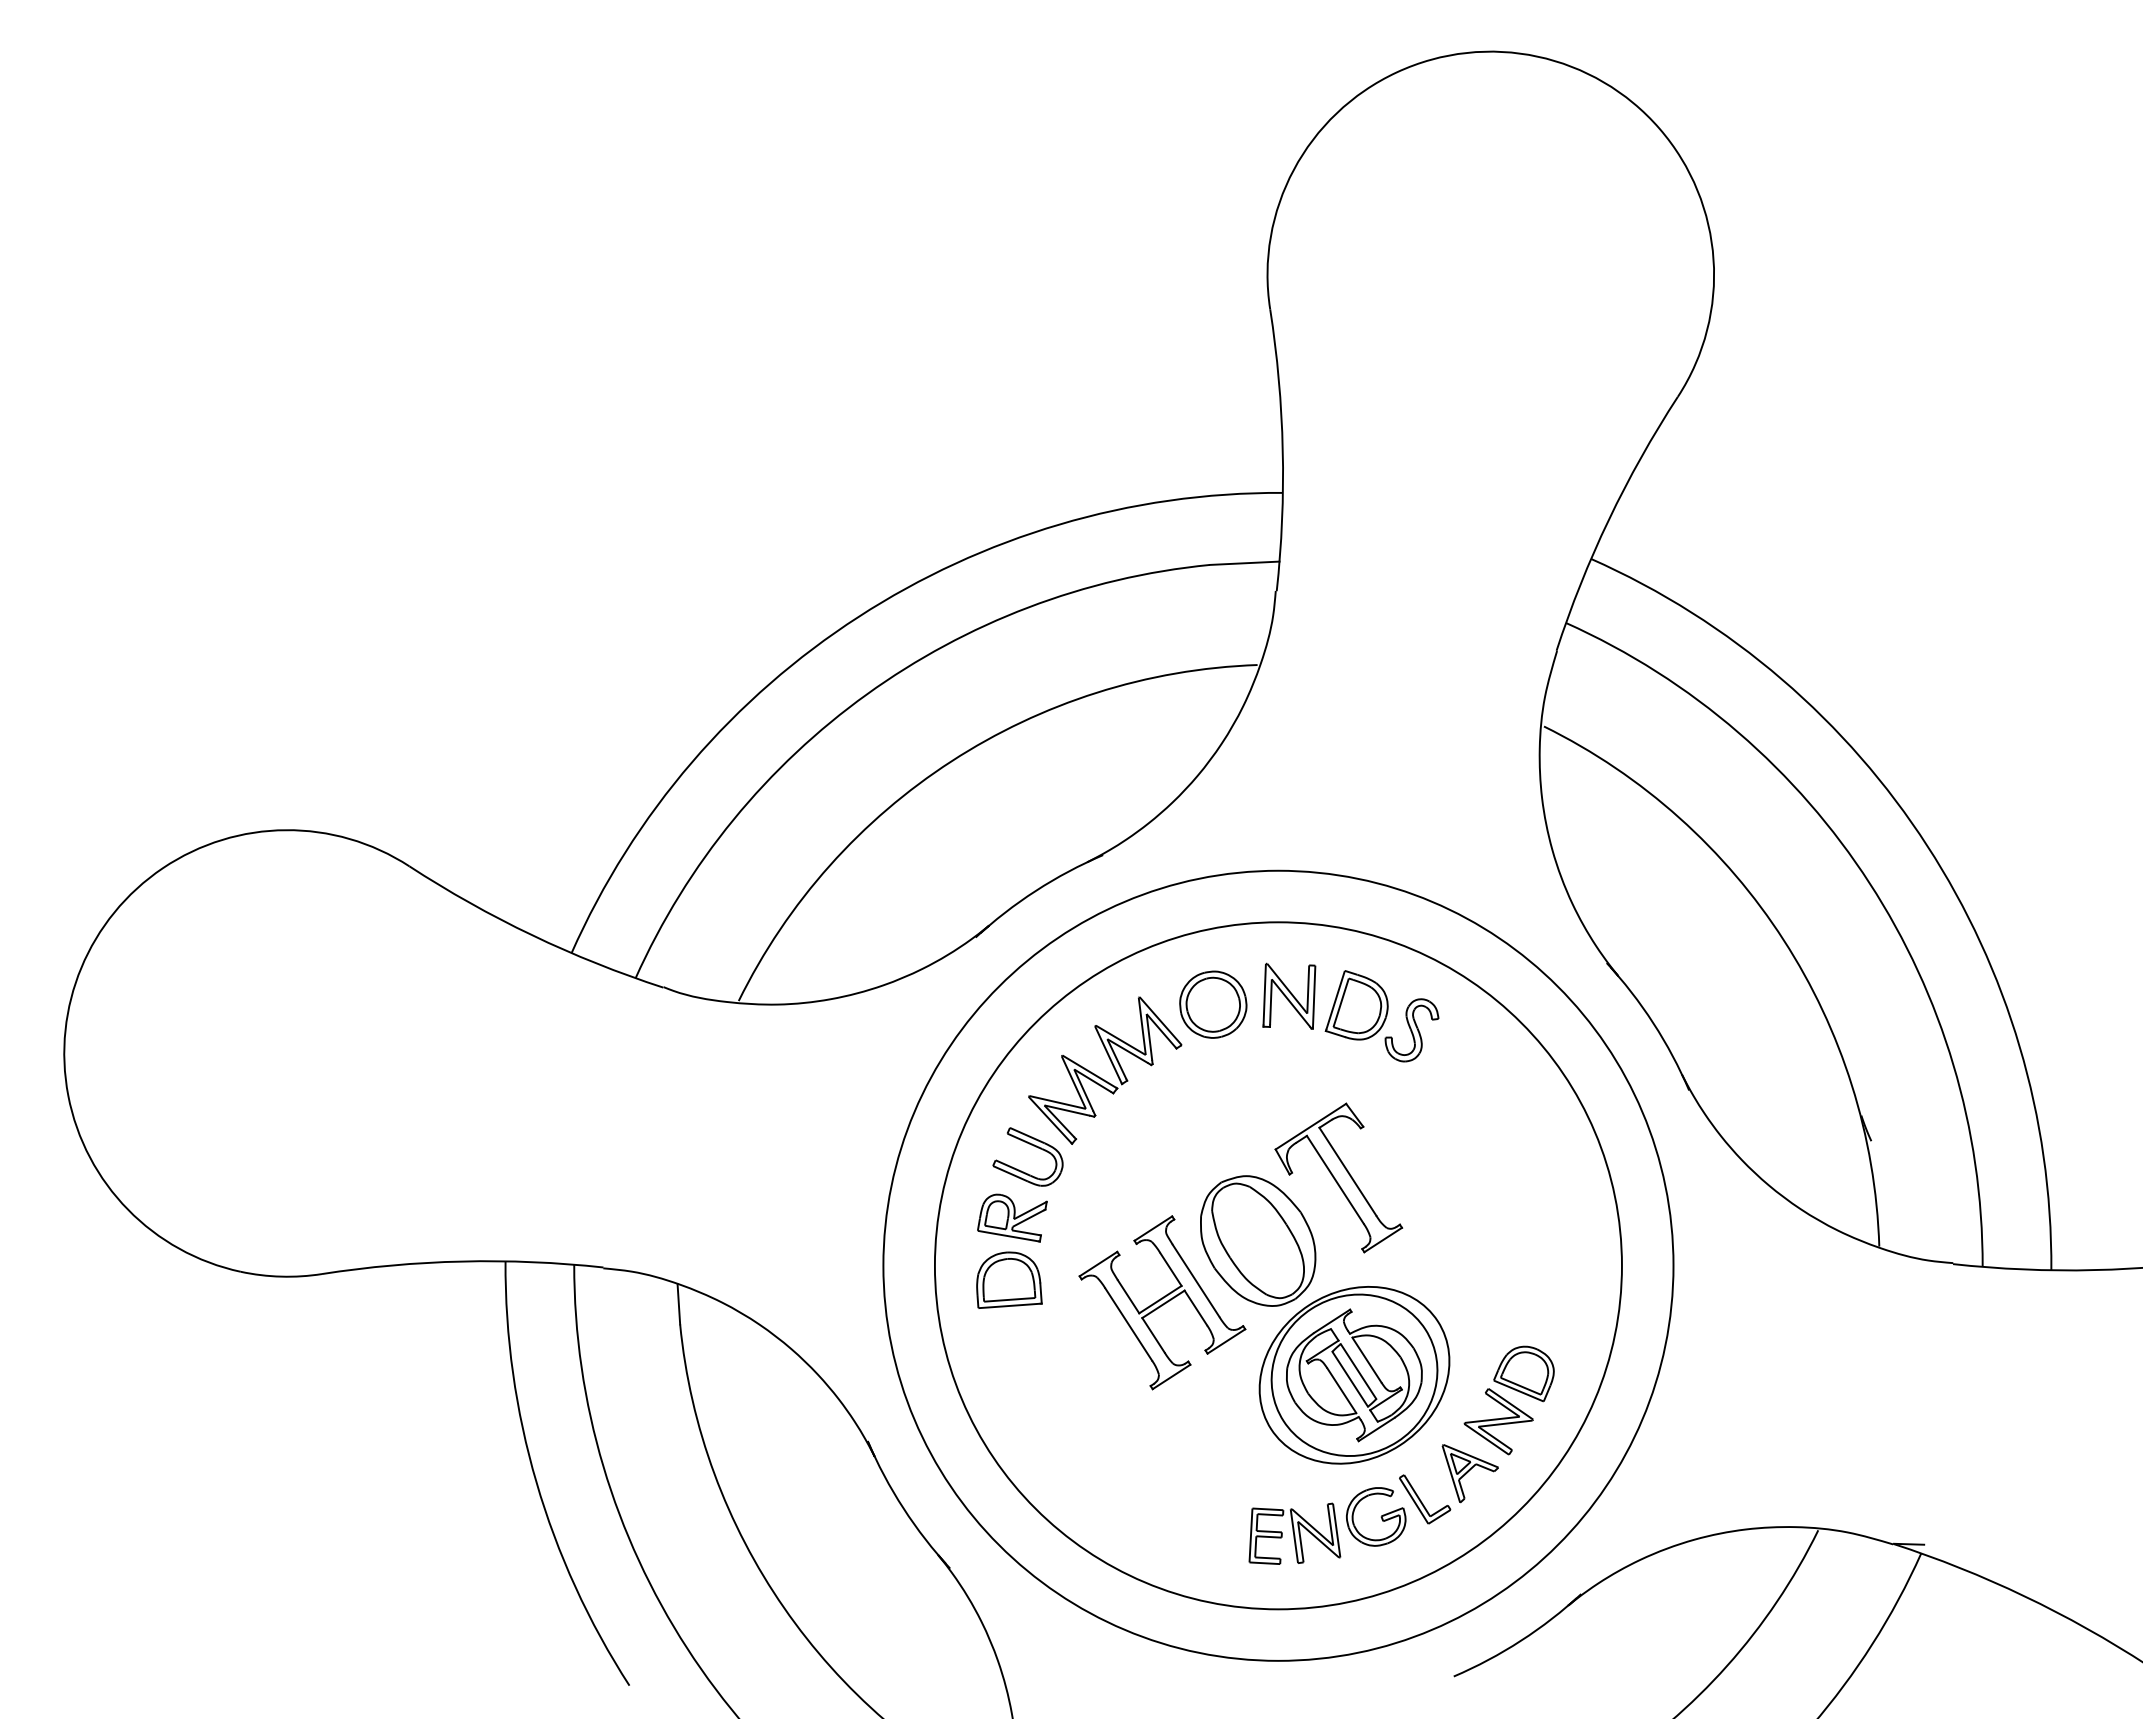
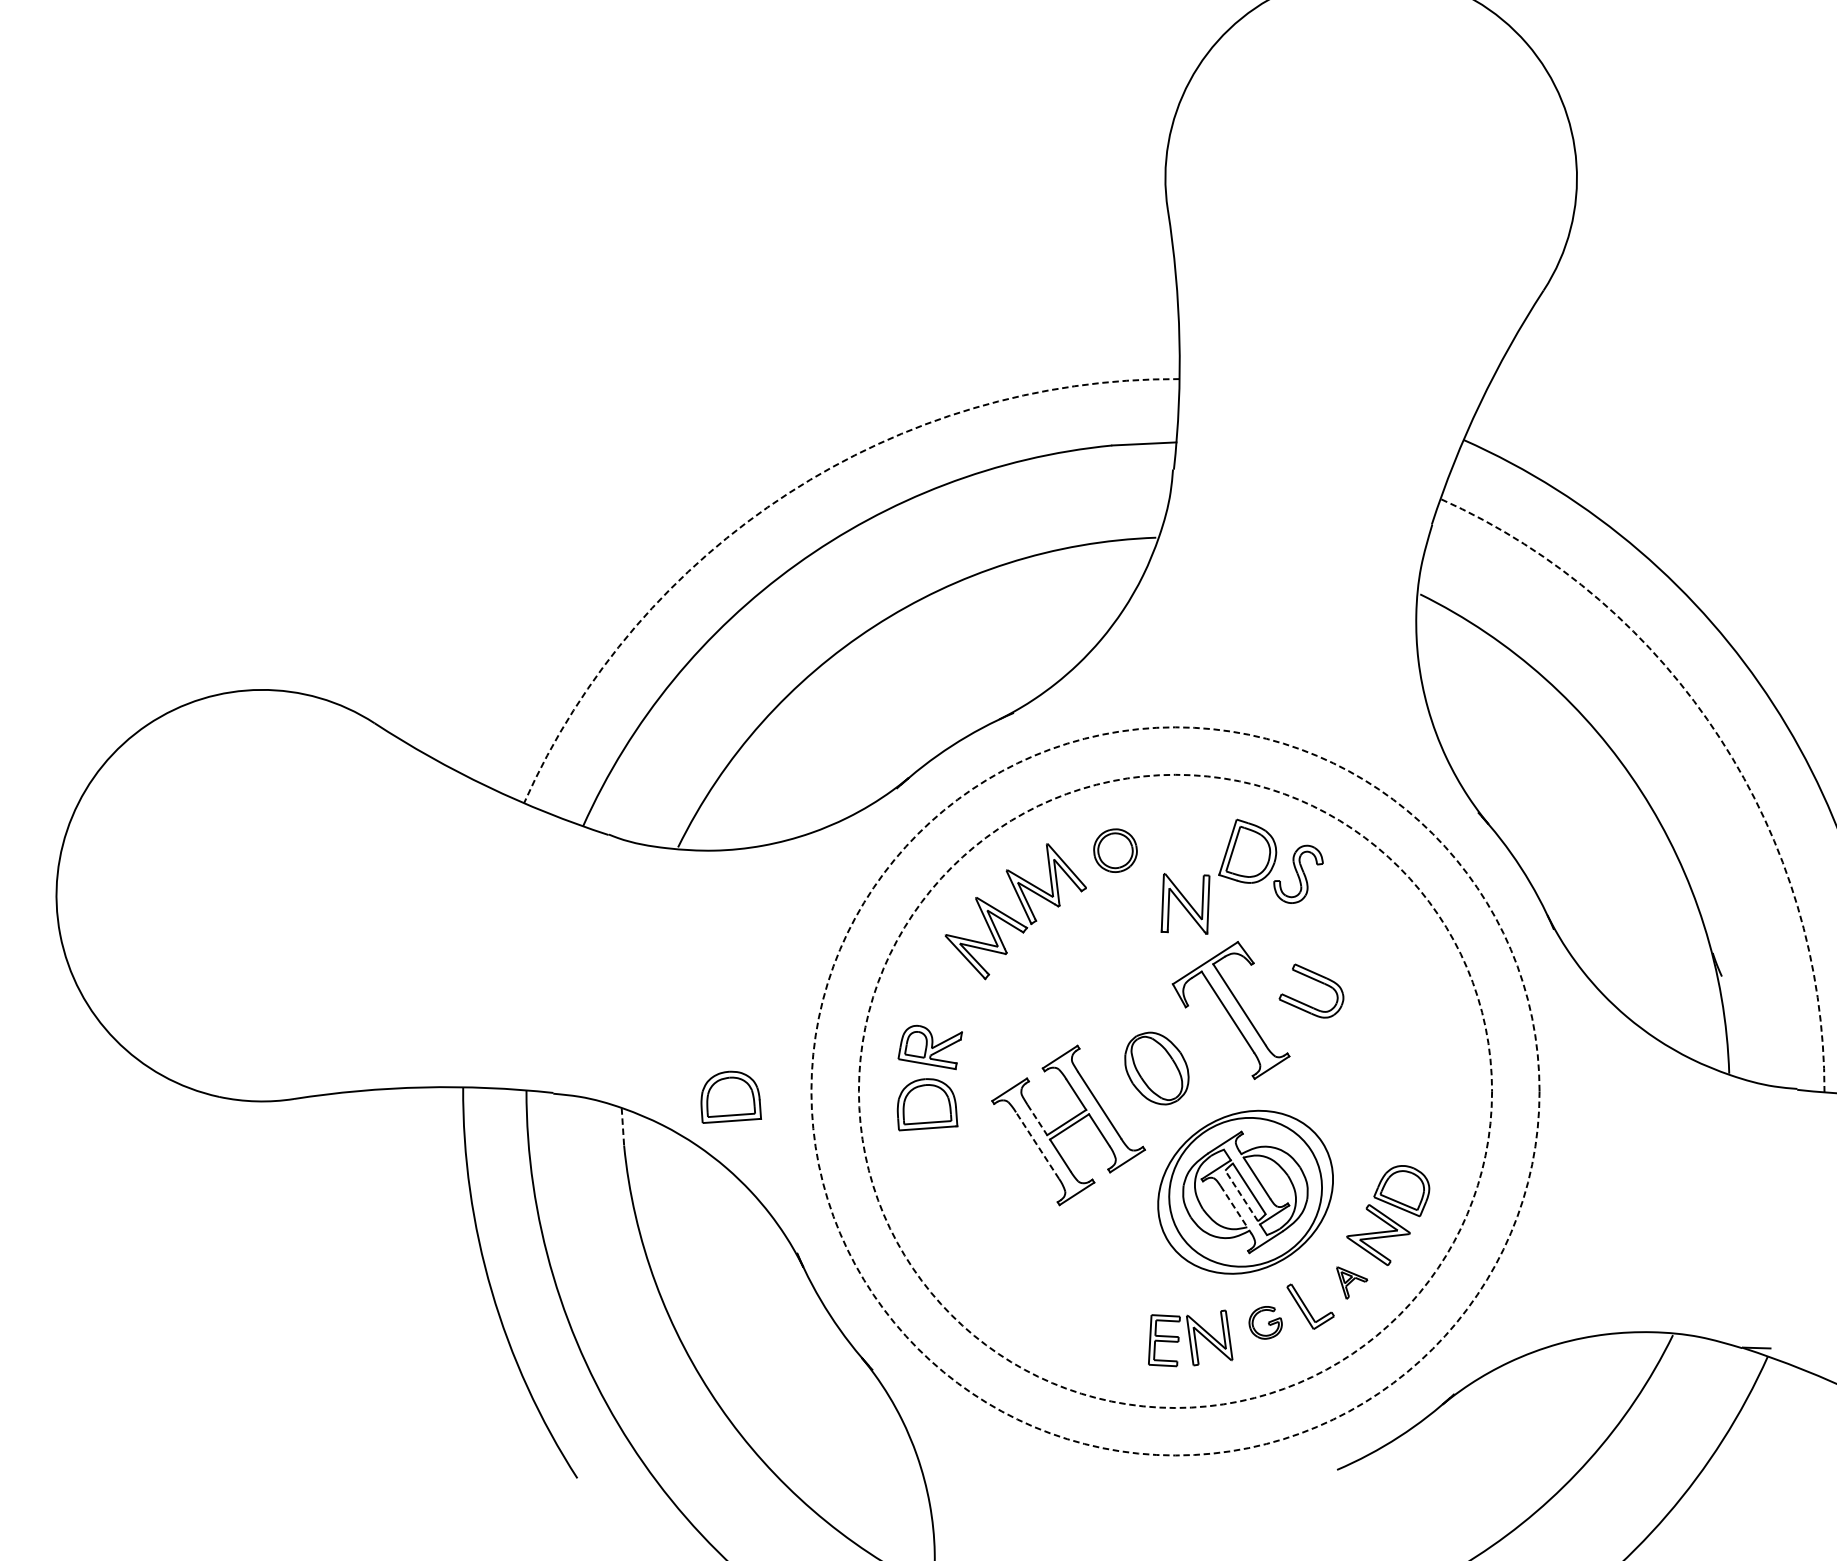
arc: (858, 616) -> (788, 492), solid -> dashed
arc: (1869, 883) -> (1720, 739), solid -> dashed
part: (1289, 995) -> (1185, 903), moved
part: (1213, 1004) -> (1115, 850), size x0.7
part: (1033, 1146) -> (1316, 981), moved
part: (1258, 1240) -> (1157, 1068), size x0.6
circle: (1277, 1265) -> (1174, 1091), solid -> dashed
circle: (1278, 1265) -> (1175, 1091), solid -> dashed
part: (796, 1271) -> (731, 1096), added
line: (1128, 1296) -> (1037, 1119), solid -> dashed
line: (678, 1304) -> (622, 1127), solid -> dashed
line: (1128, 1324) -> (1037, 1145), solid -> dashed
line: (1350, 1379) -> (1241, 1196), solid -> dashed
line: (1341, 1390) -> (1233, 1206), solid -> dashed
part: (1469, 1473) -> (1351, 1282), size x0.6
part: (1376, 1516) -> (1265, 1322), size x0.6

